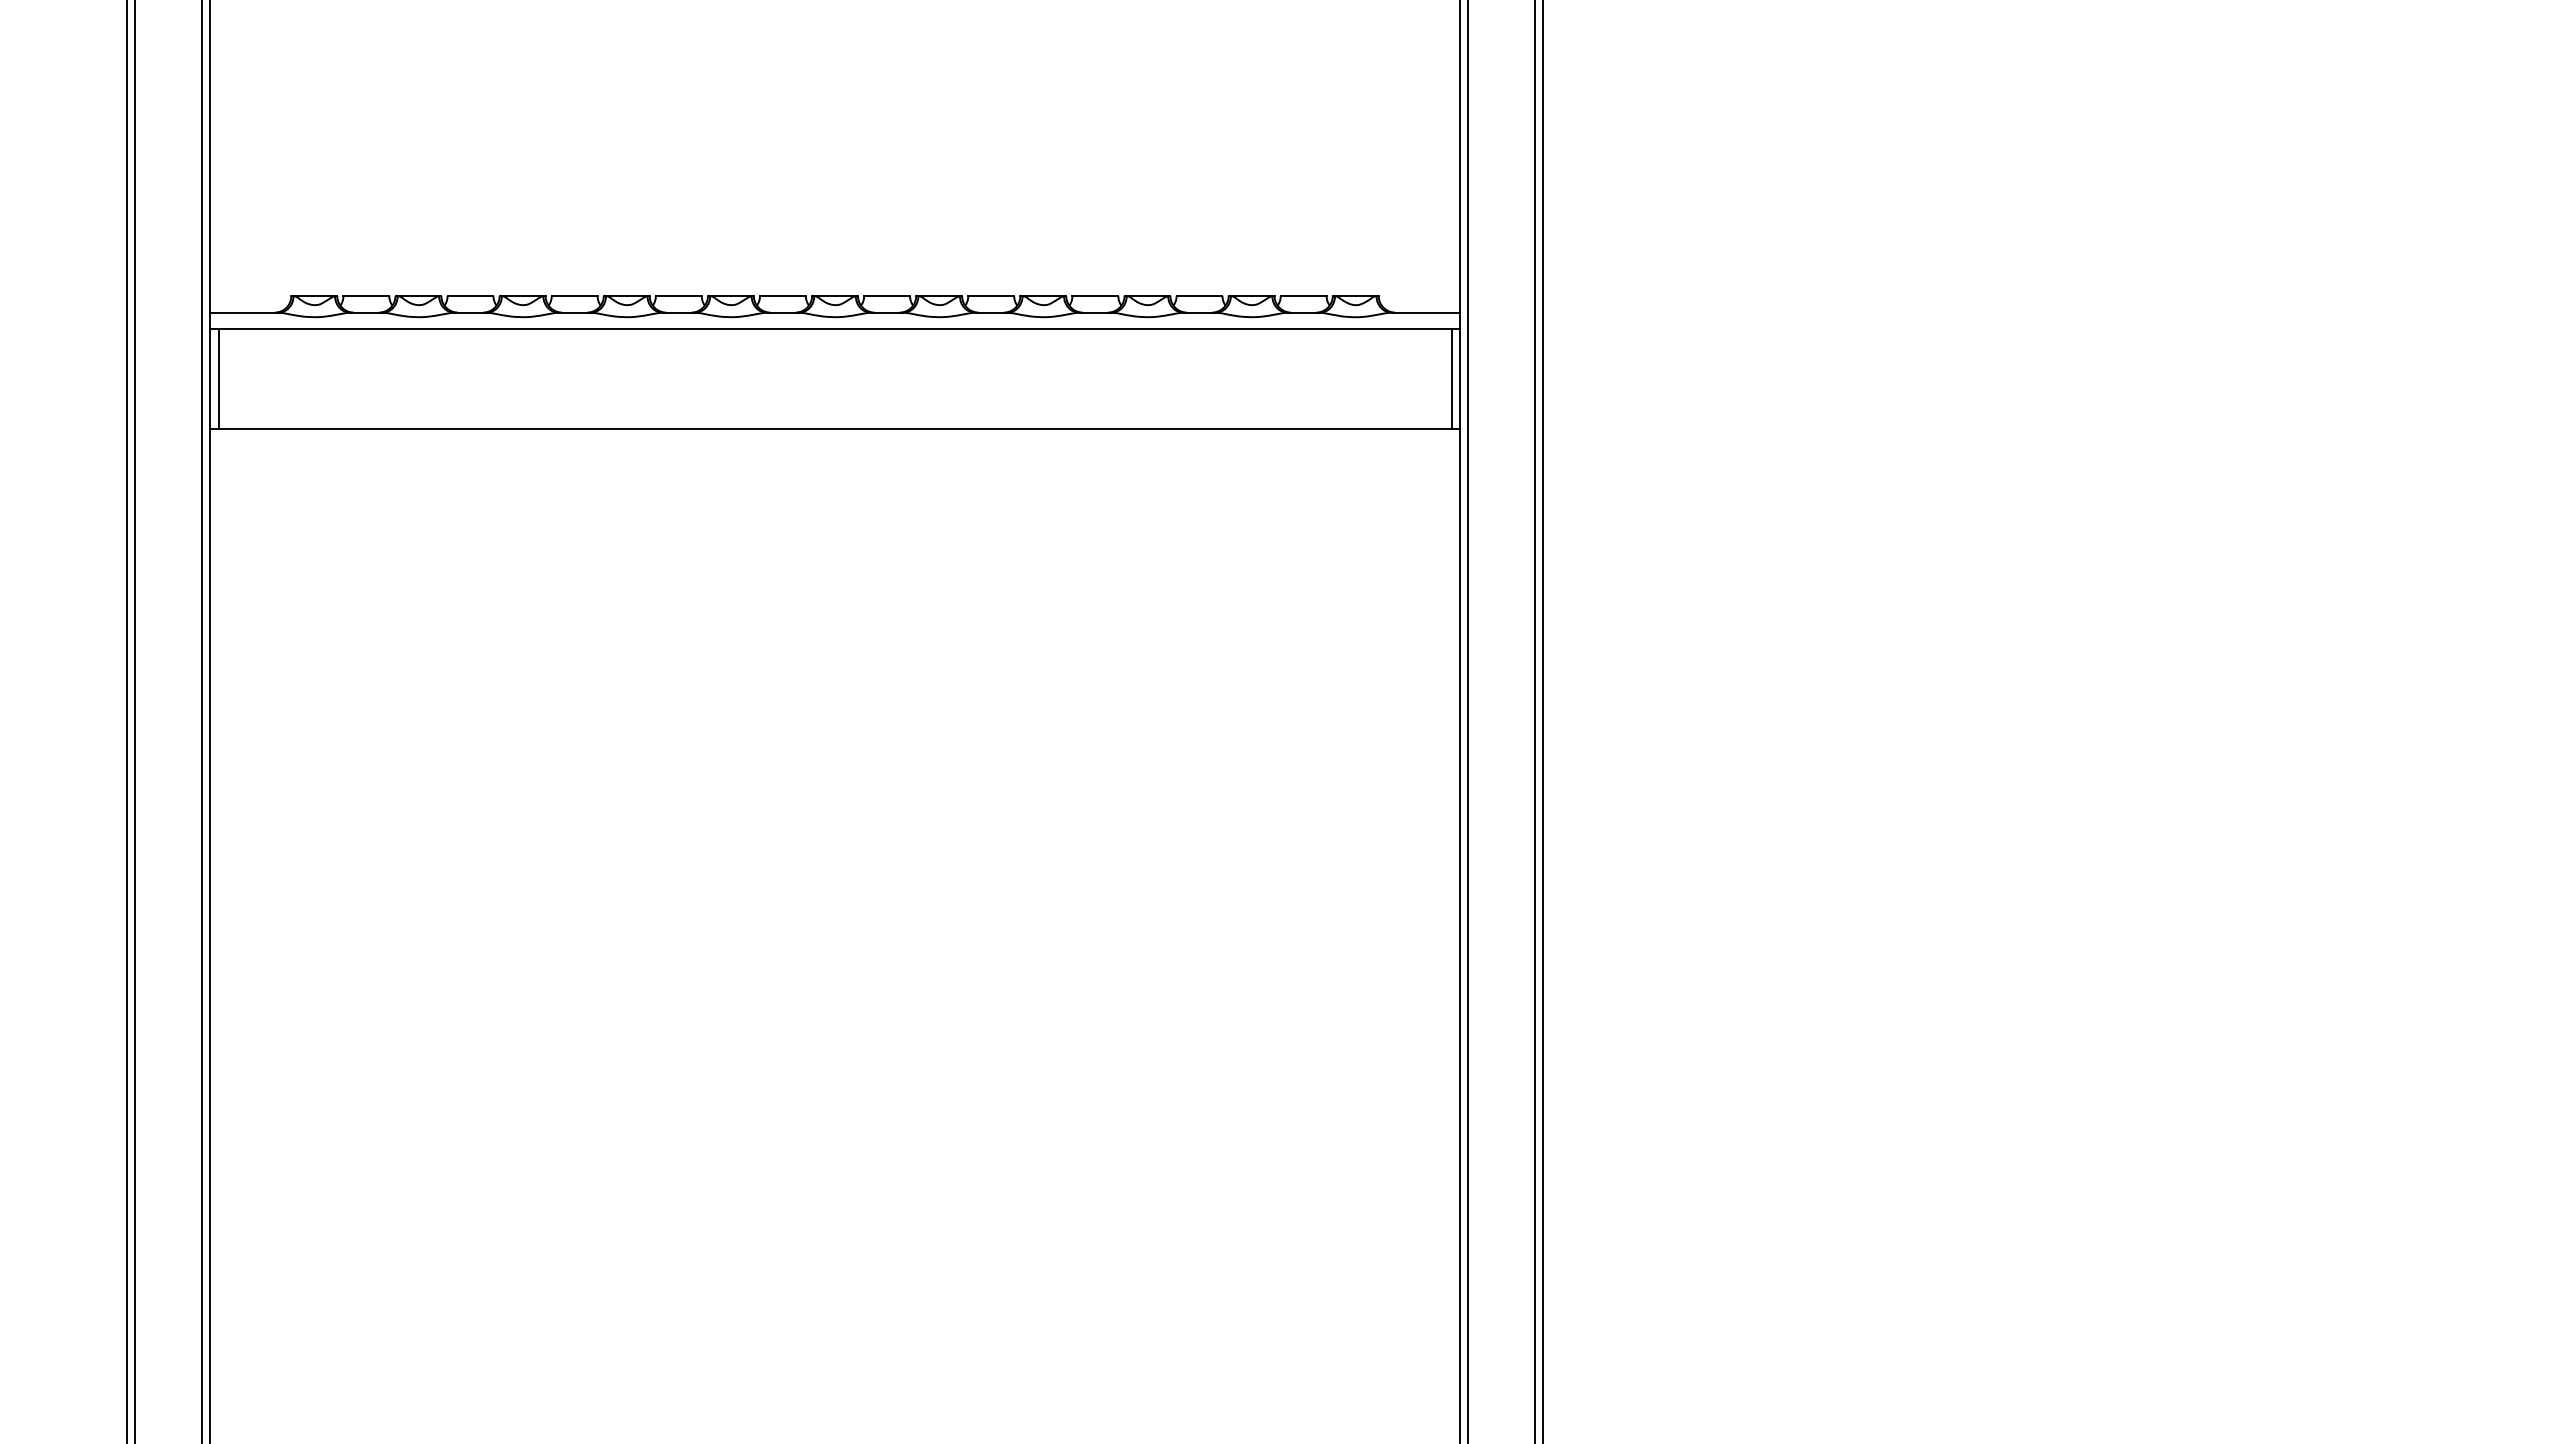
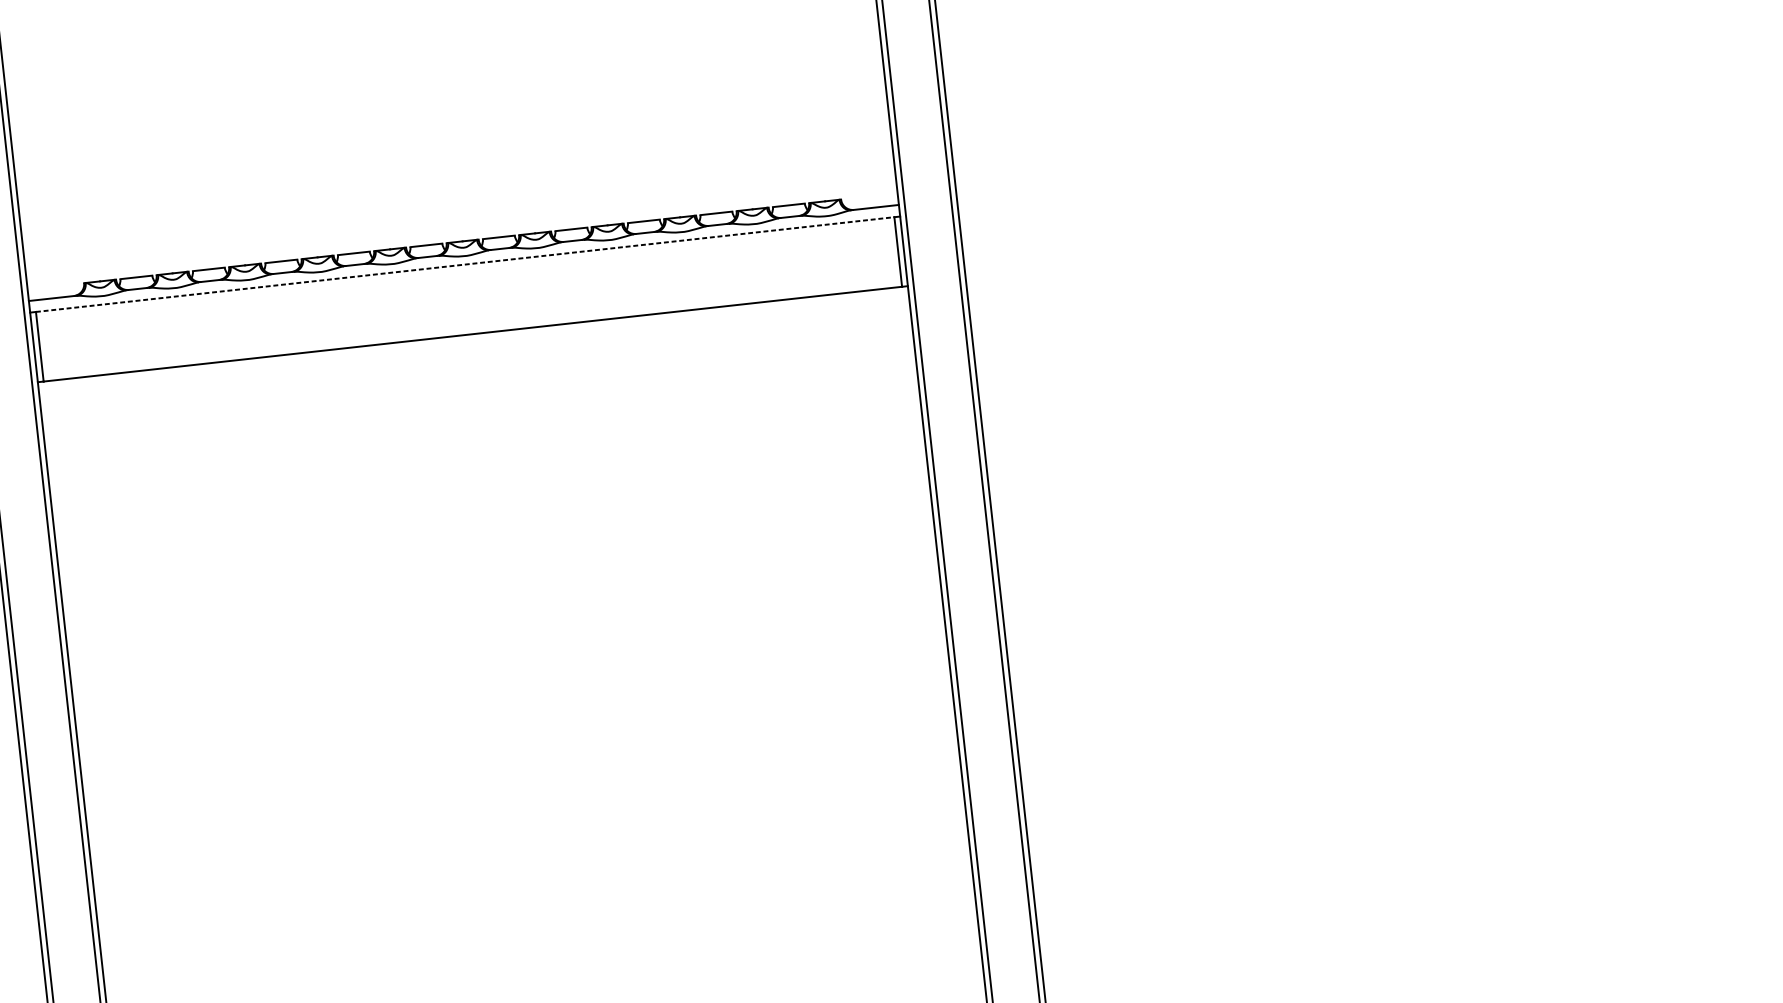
line: (835, 329) -> (465, 264), solid -> dashed

